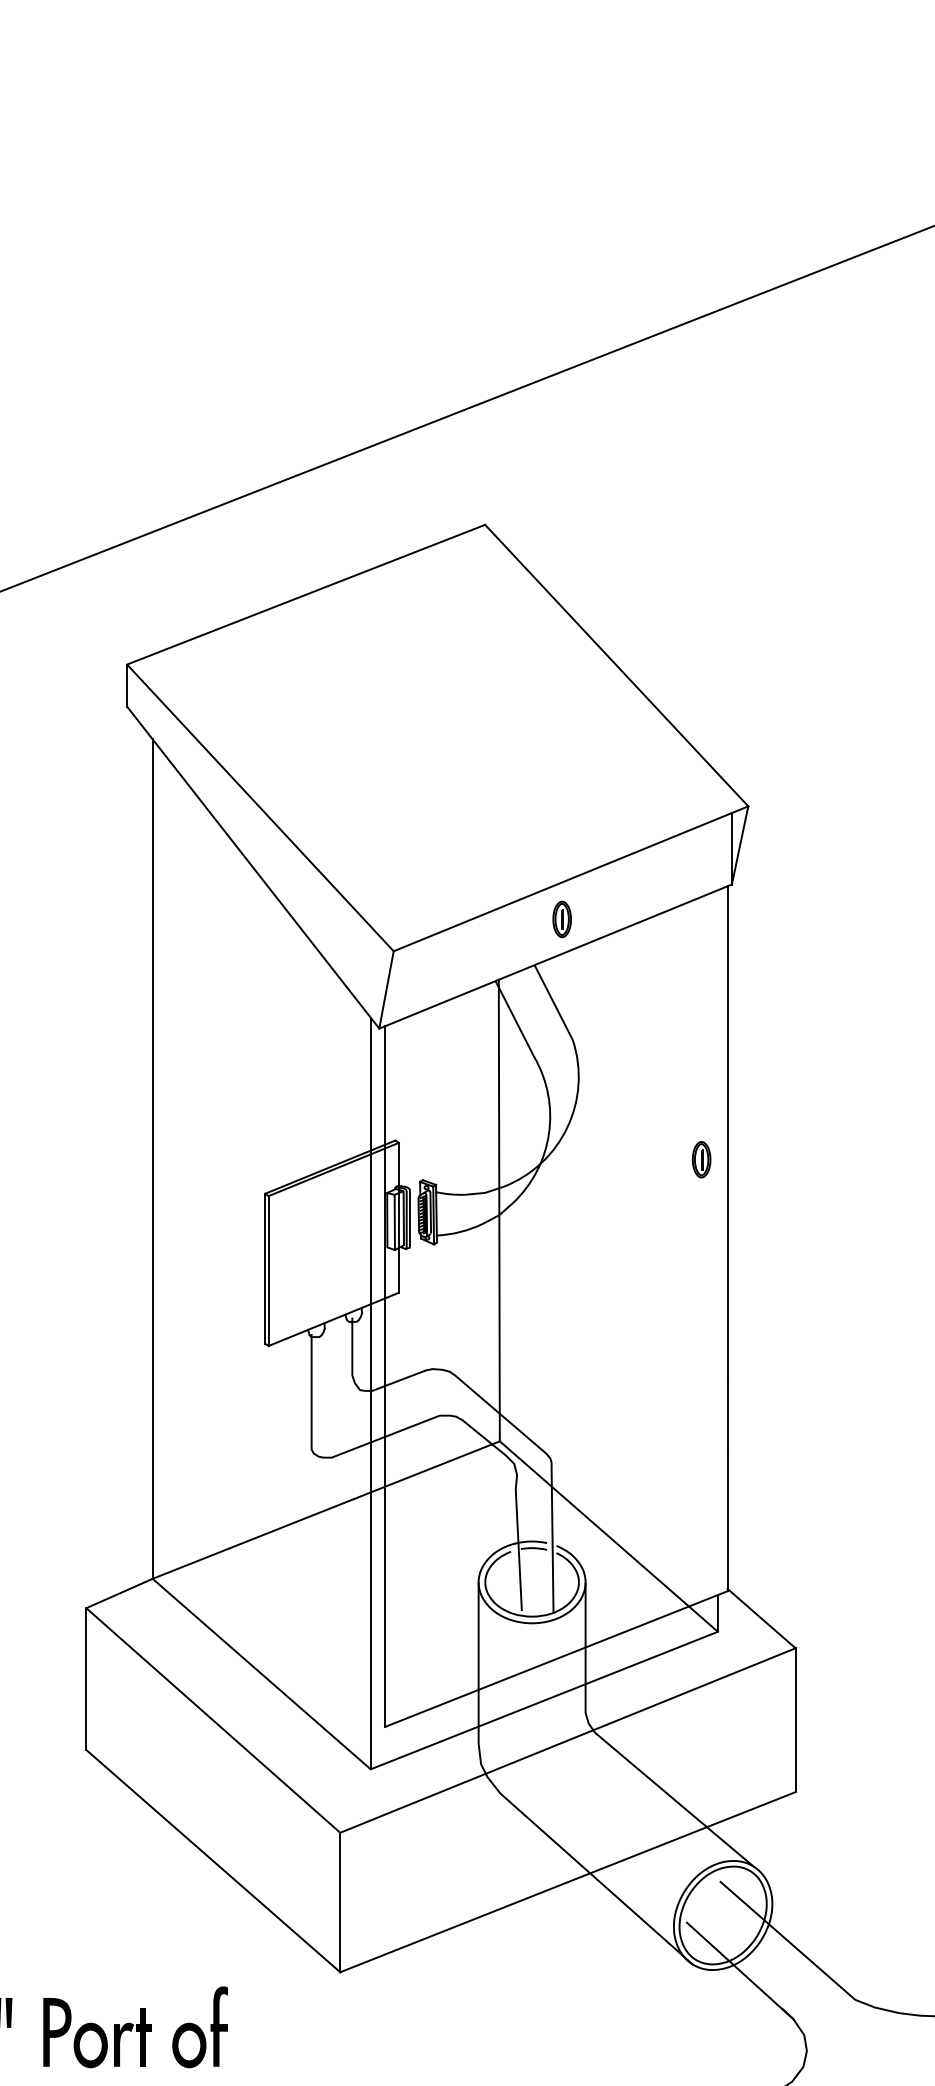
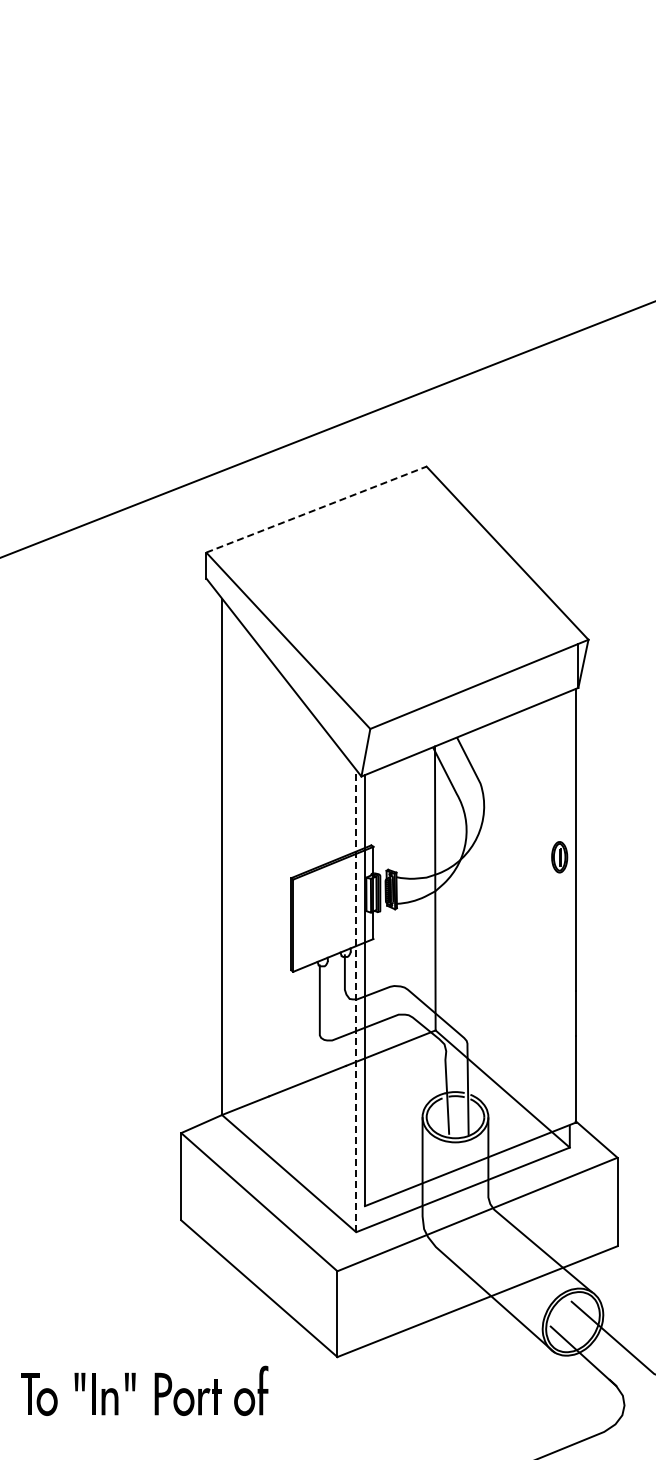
line: (306, 594) -> (316, 509), solid -> dashed
part: (561, 919) -> (473, 709), removed
part: (701, 1158) -> (559, 856), size x1.4
line: (371, 1395) -> (356, 1002), solid -> dashed

